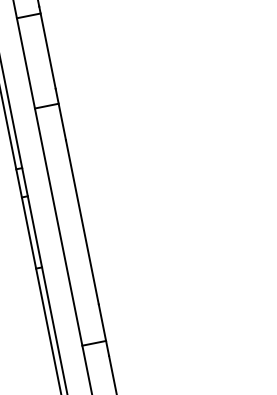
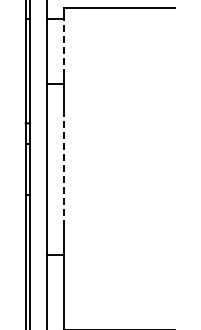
line: (47, 47) -> (64, 43), solid -> dashed
line: (82, 222) -> (64, 169), solid -> dashed

